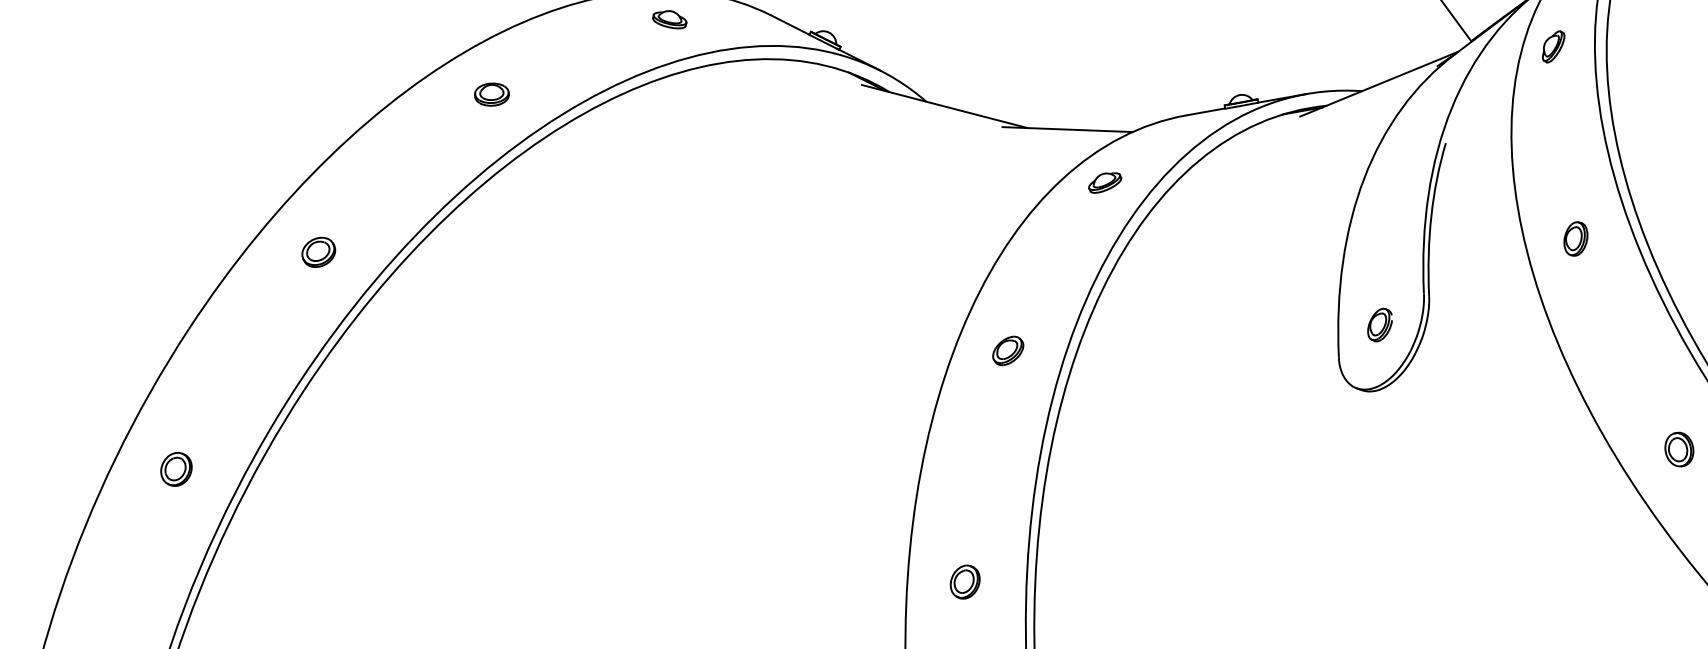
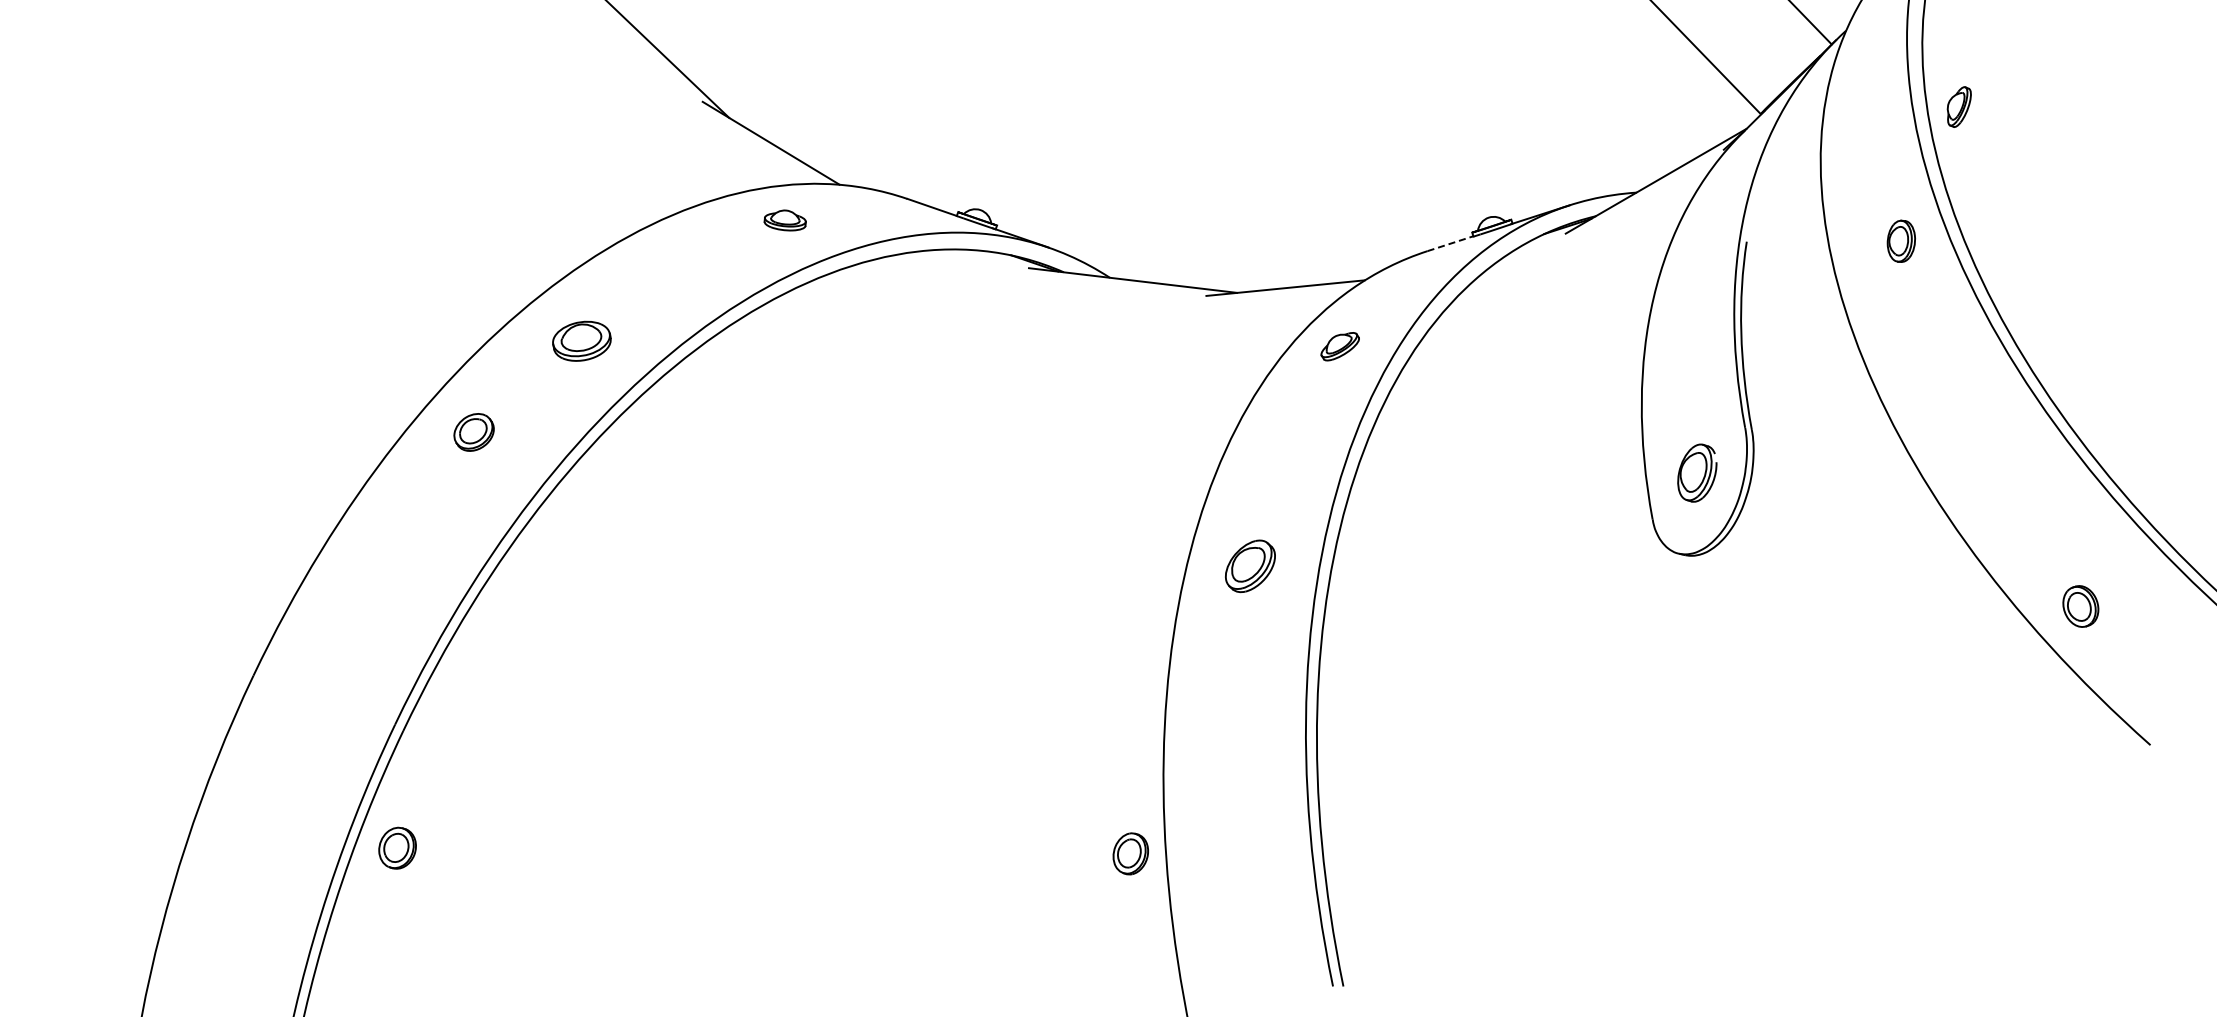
part: (1552, 46) -> (1958, 106), moved
part: (491, 94) -> (581, 341), size x1.4
line: (1205, 111) -> (1450, 243), solid -> dashed
part: (1575, 238) -> (1900, 240), moved
part: (318, 252) -> (473, 432), moved
part: (1379, 325) -> (1696, 473), size x1.4
part: (1008, 351) -> (1250, 566), size x1.4
part: (1679, 449) -> (2080, 606), moved
part: (176, 468) -> (397, 847), moved
part: (965, 581) -> (1130, 853), moved

